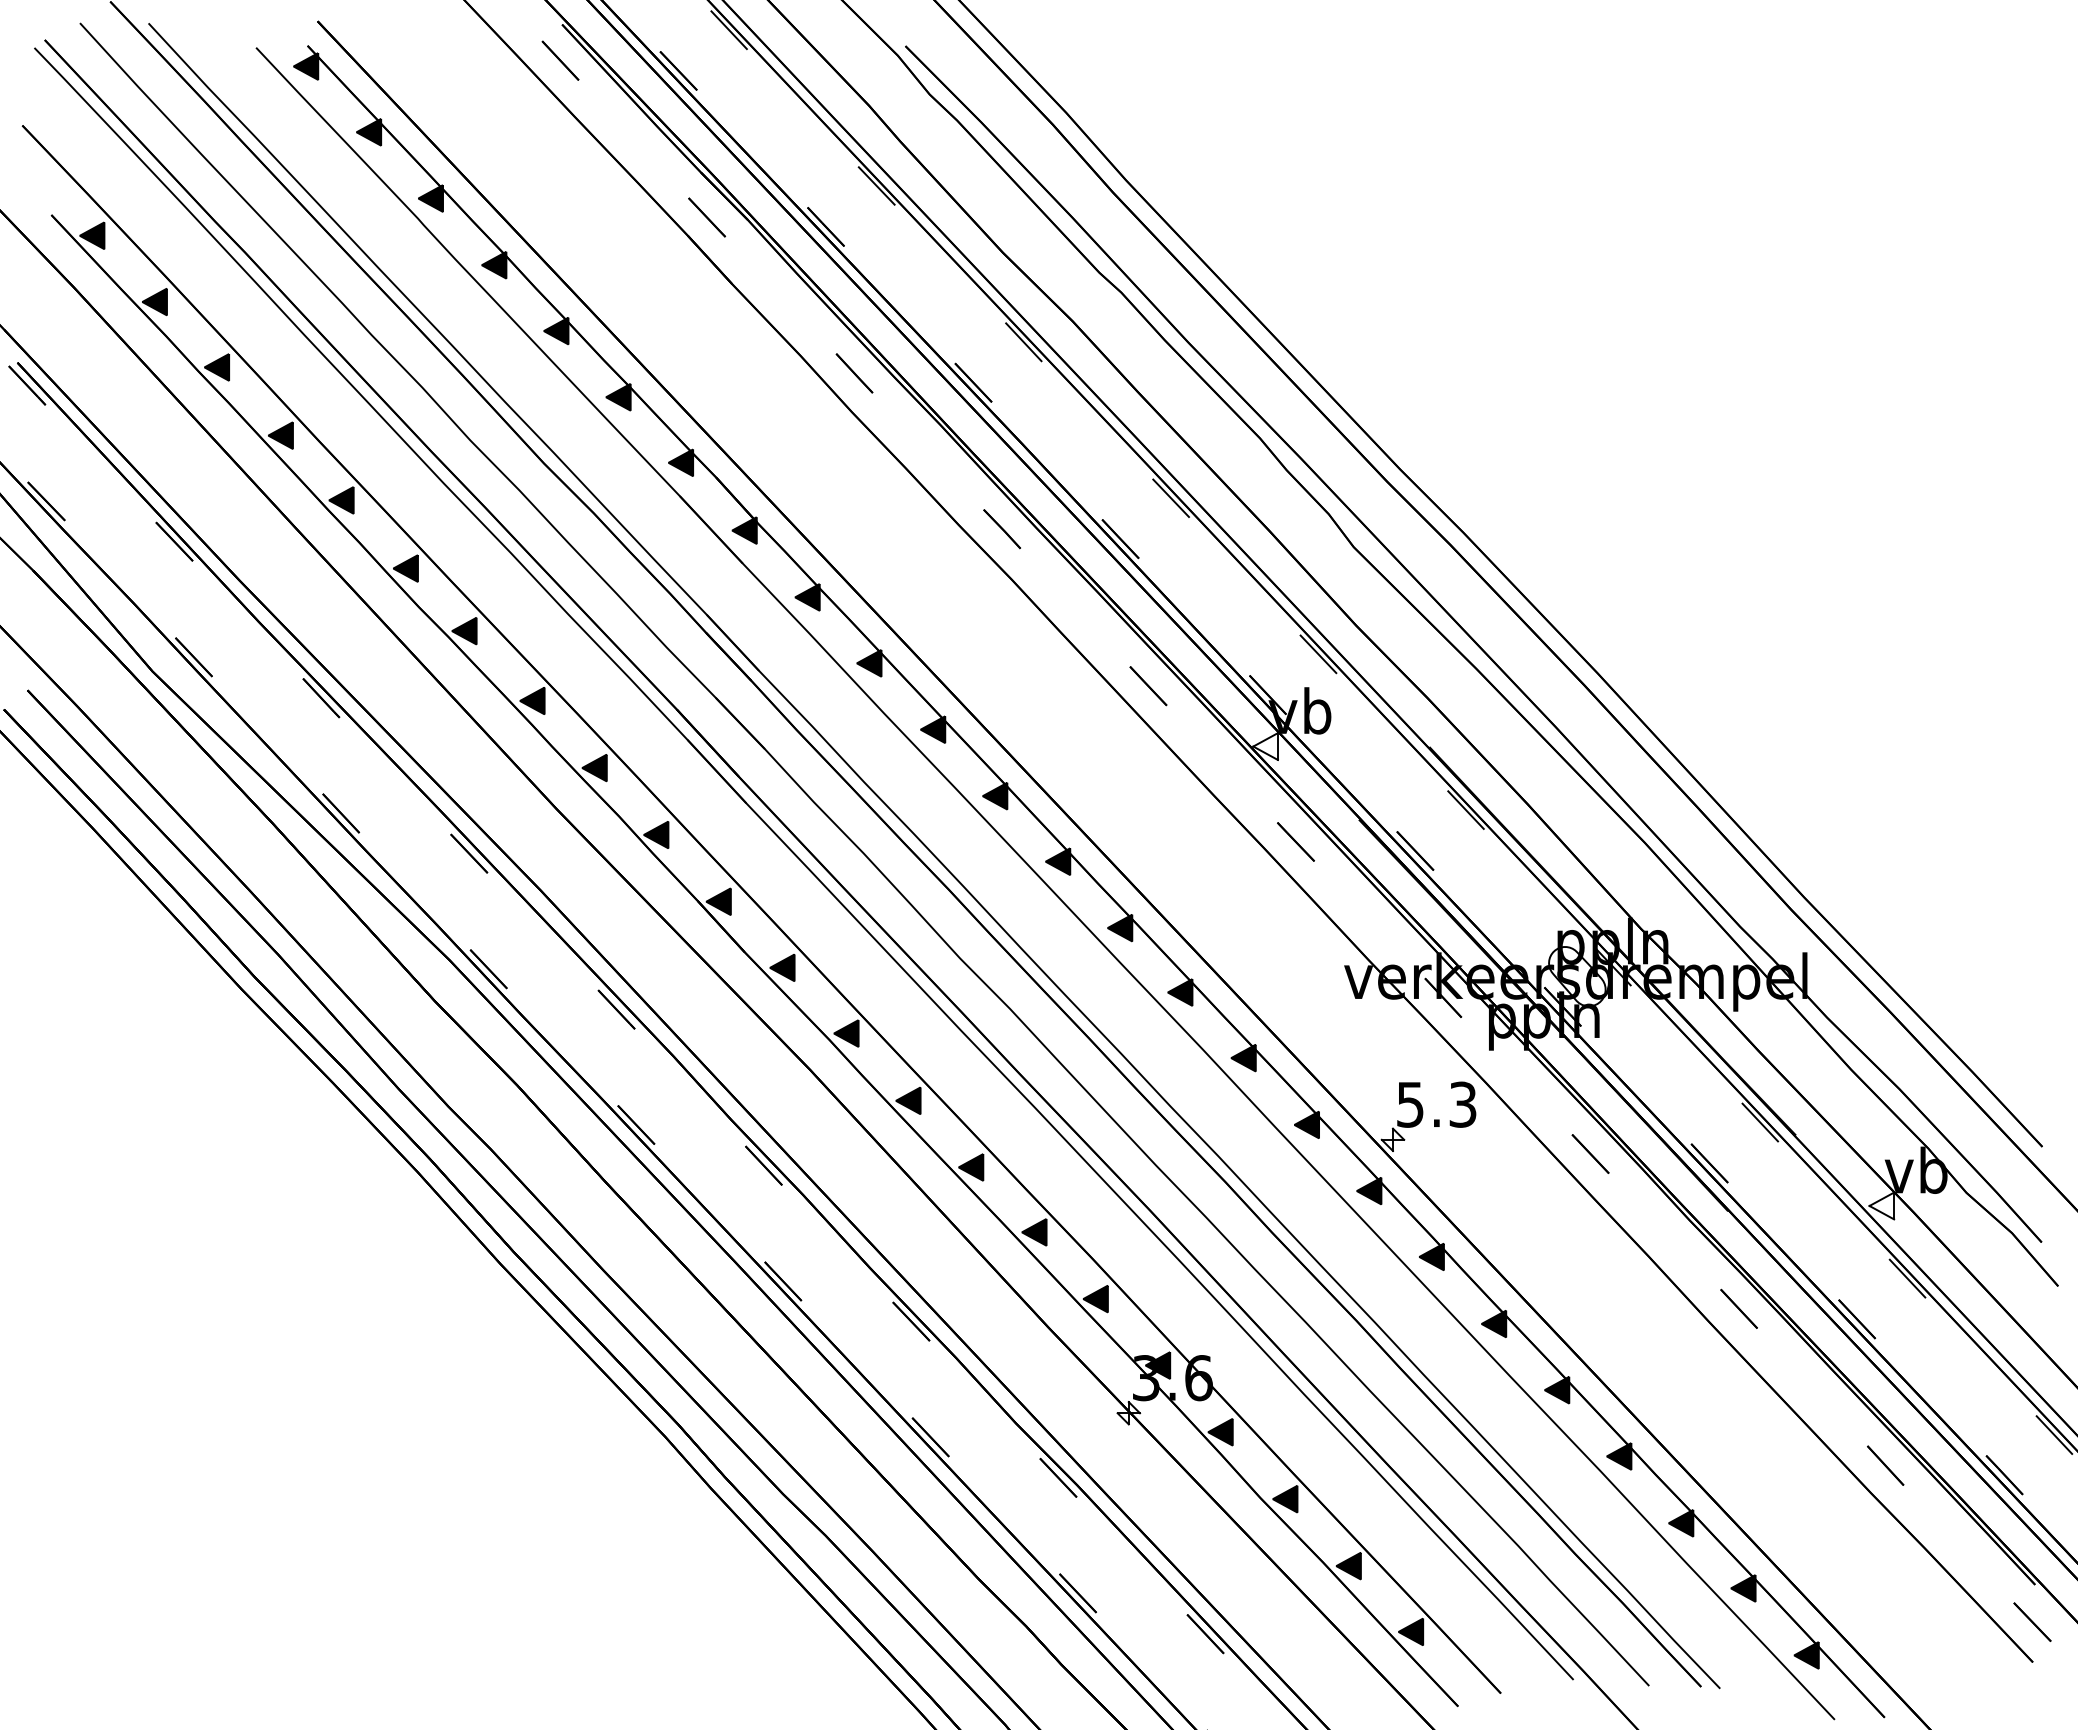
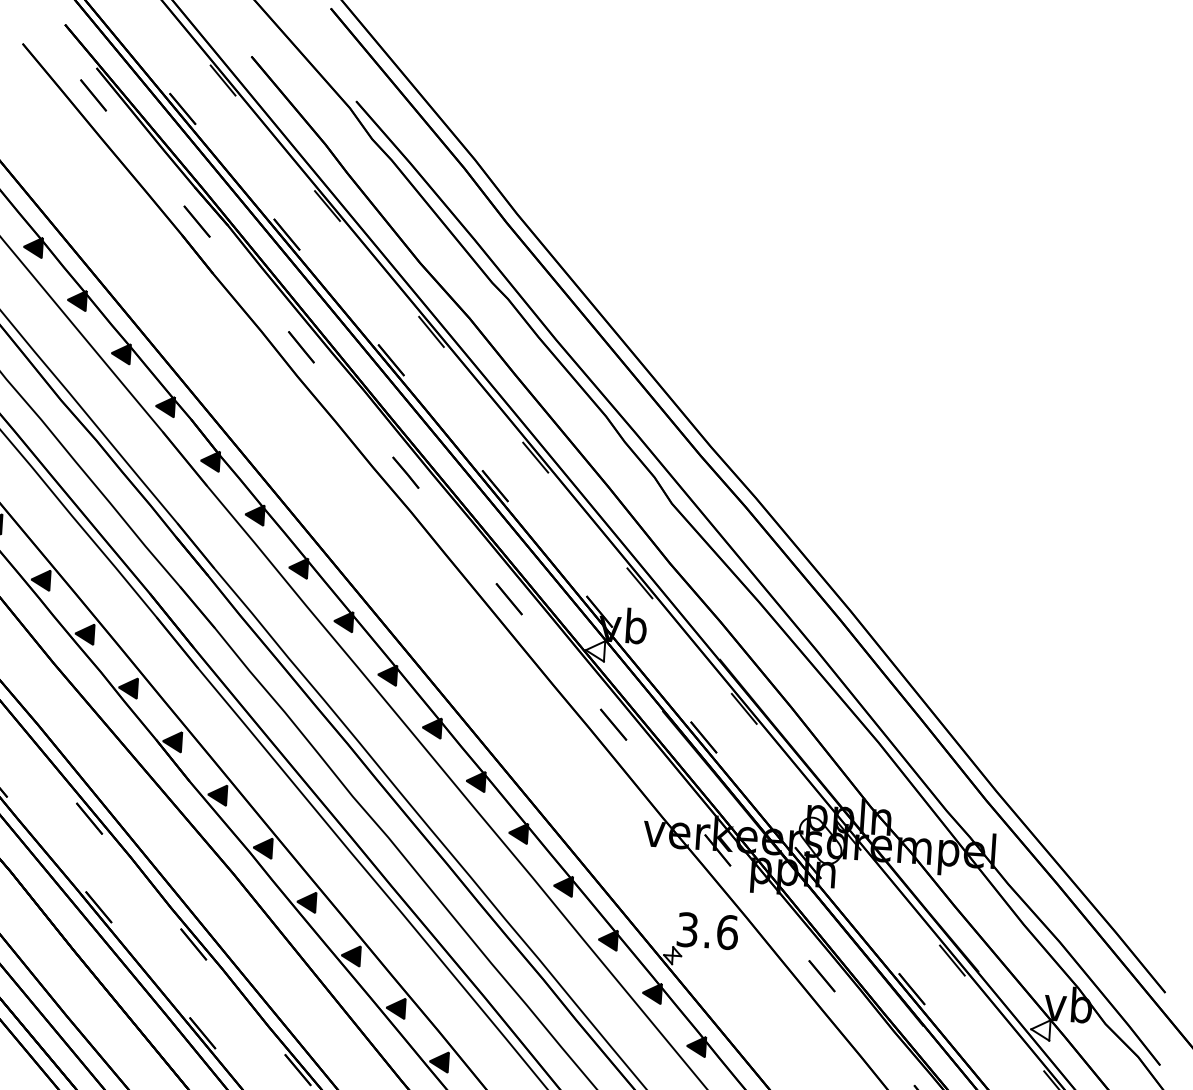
text: (1437, 1104) -> (708, 931), 5.3 -> 3.6

